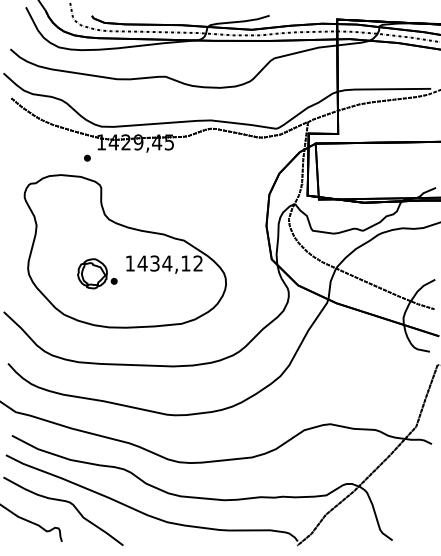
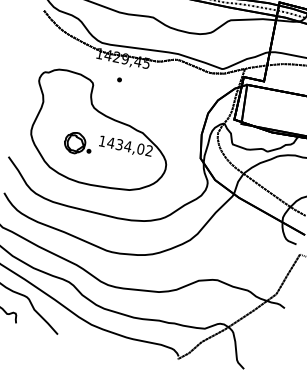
part: (87, 157) -> (119, 79), moved
text: (185, 263) -> (140, 149), 1434,12 -> 1434,02

